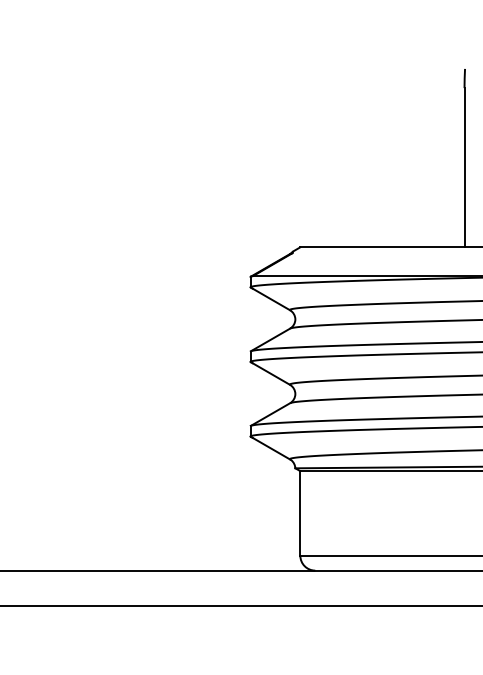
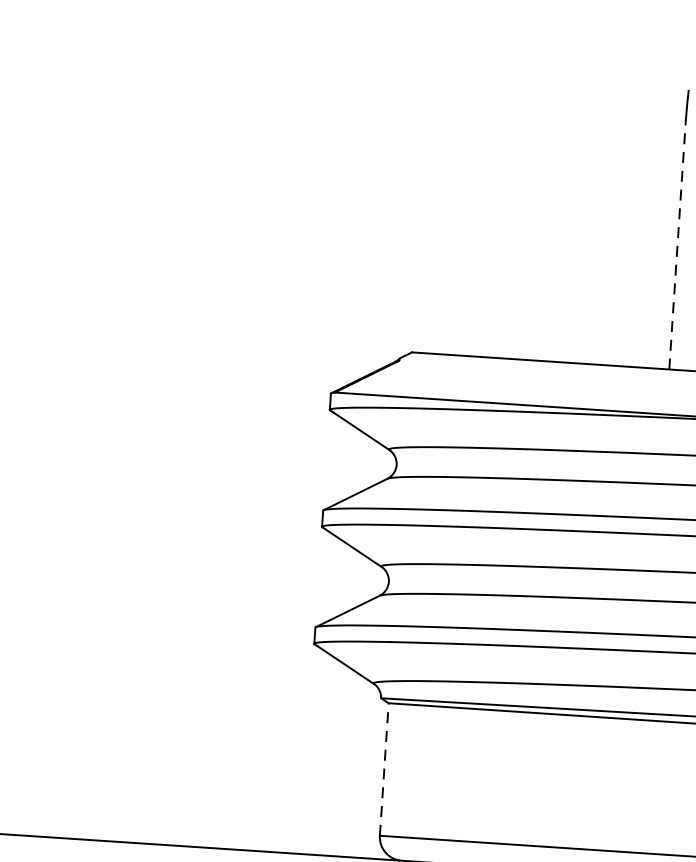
line: (464, 167) -> (677, 244), solid -> dashed
line: (300, 512) -> (384, 768), solid -> dashed

